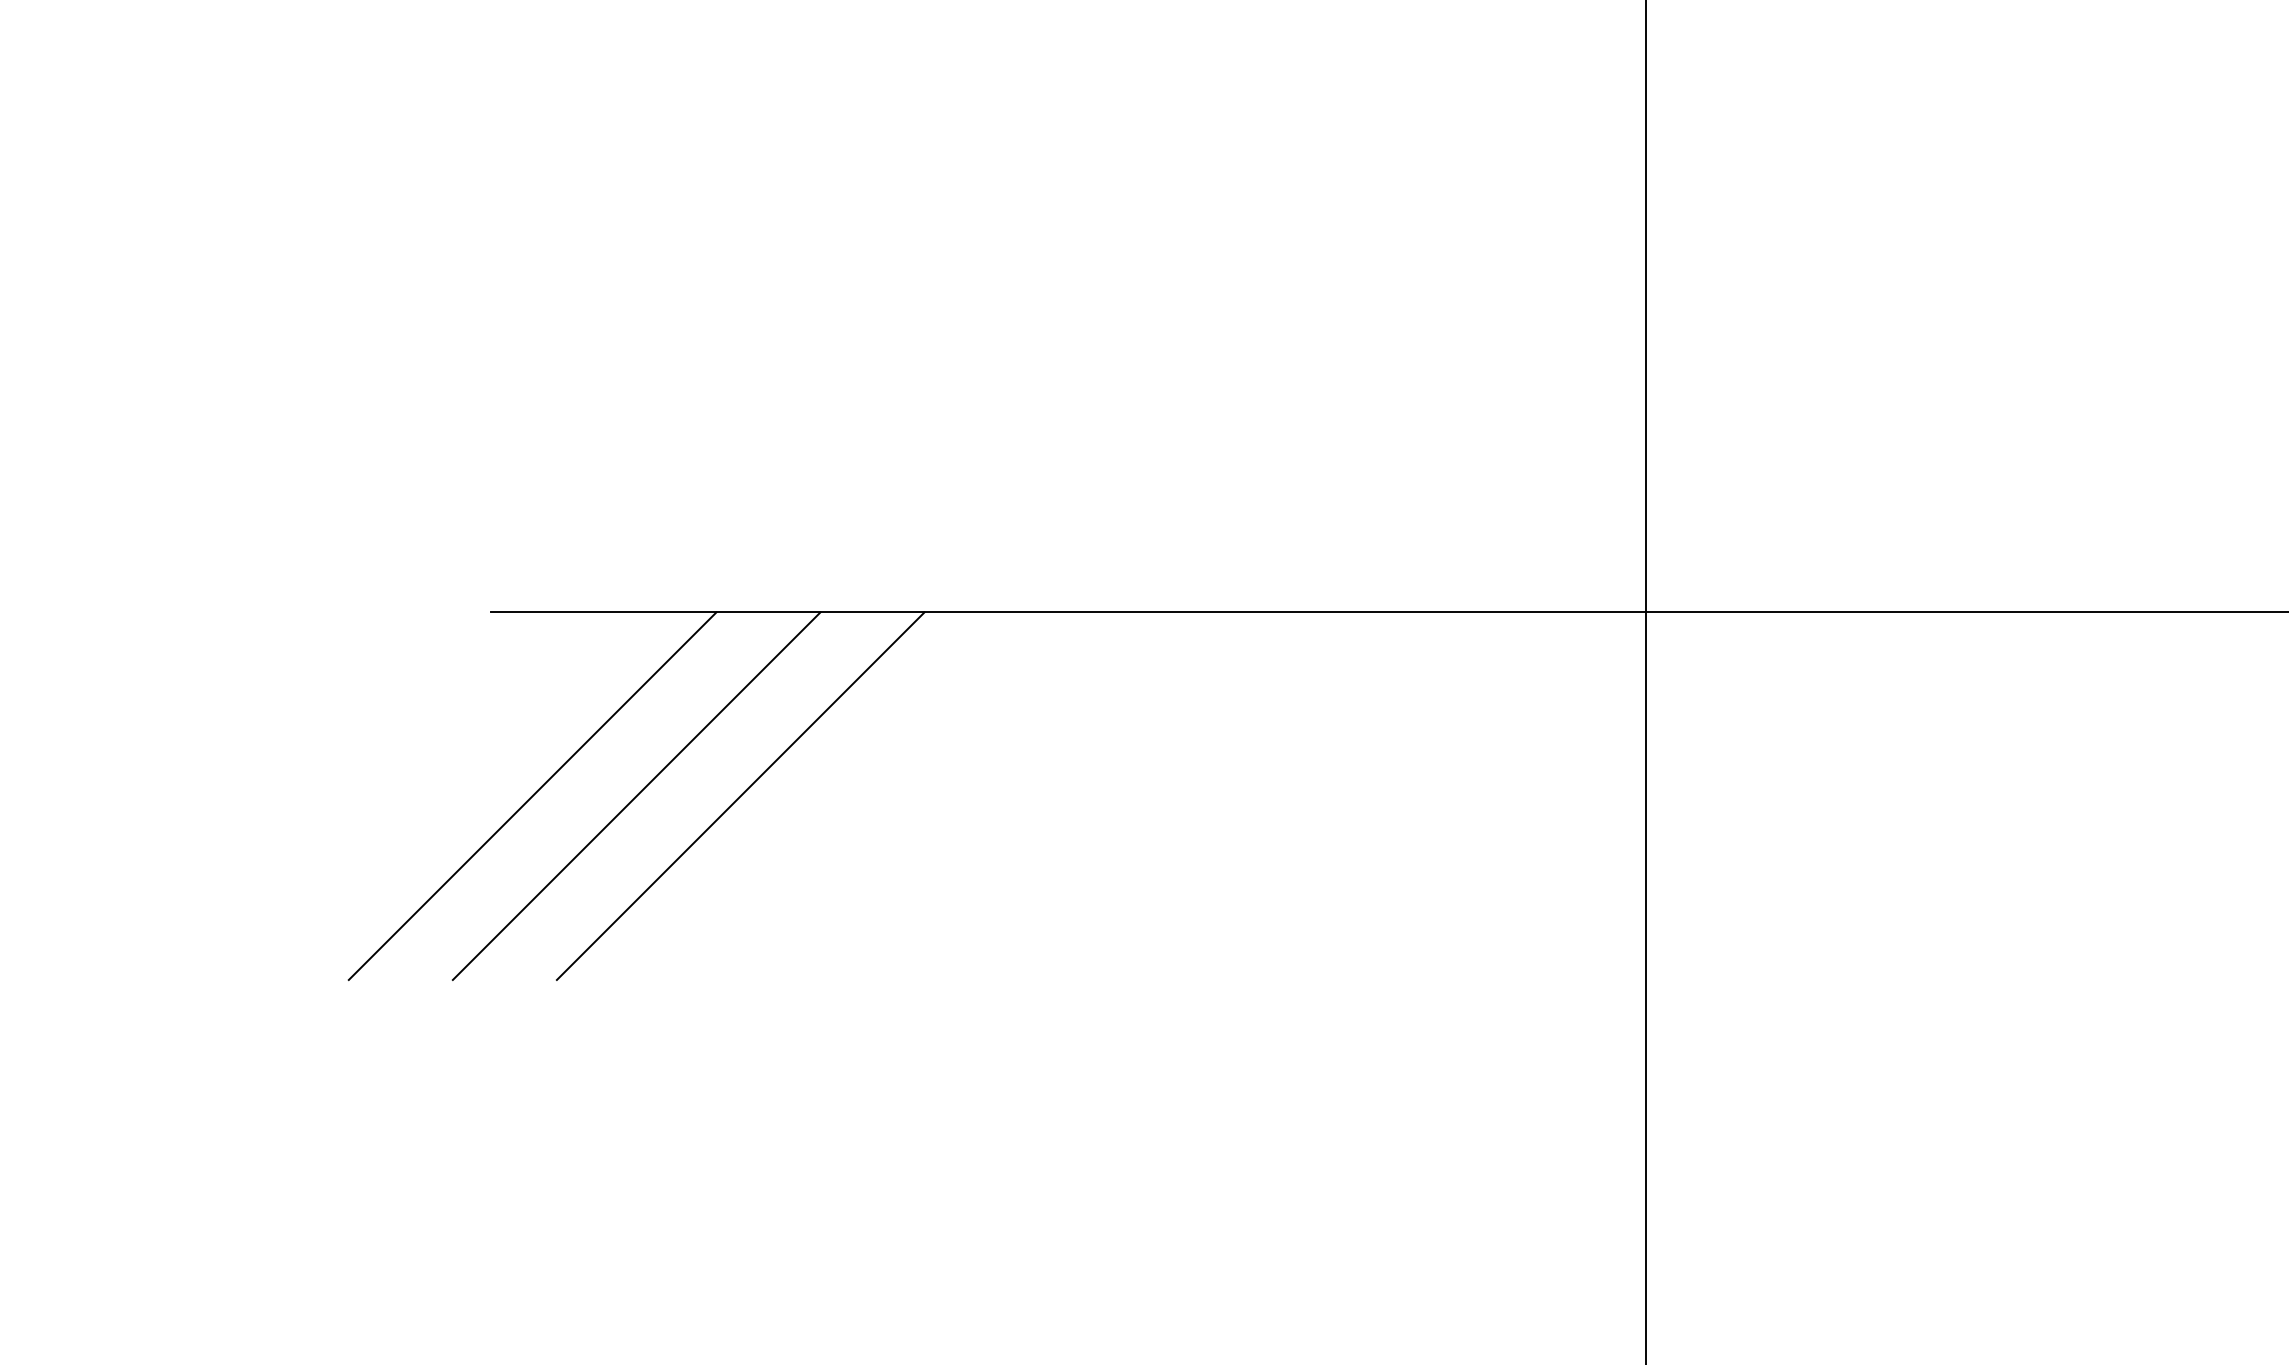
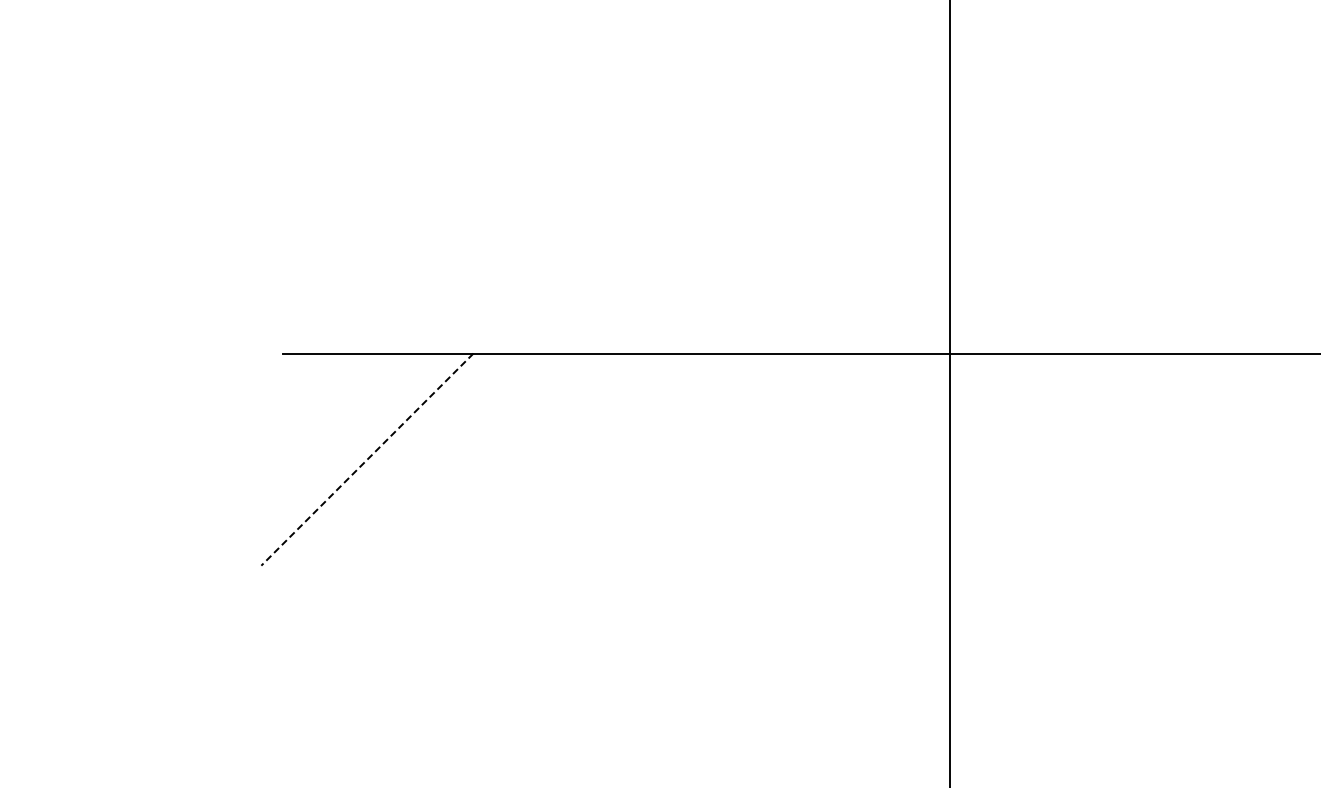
line: (532, 795) -> (307, 459), removed
line: (636, 795) -> (367, 459), solid -> dashed
line: (740, 795) -> (427, 459), removed

